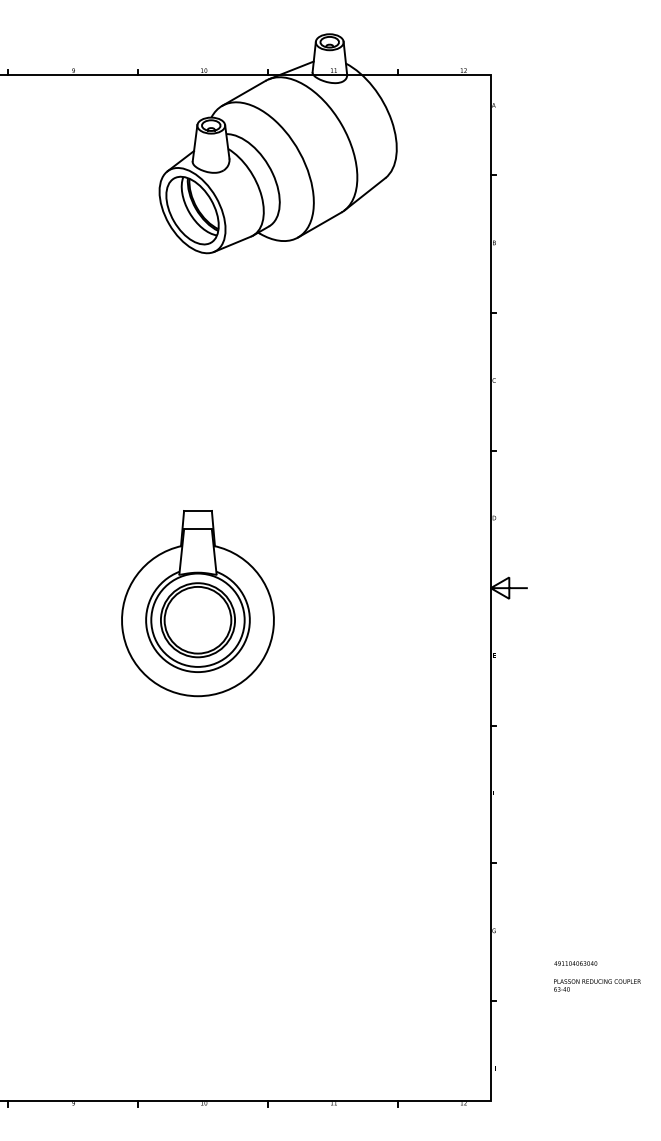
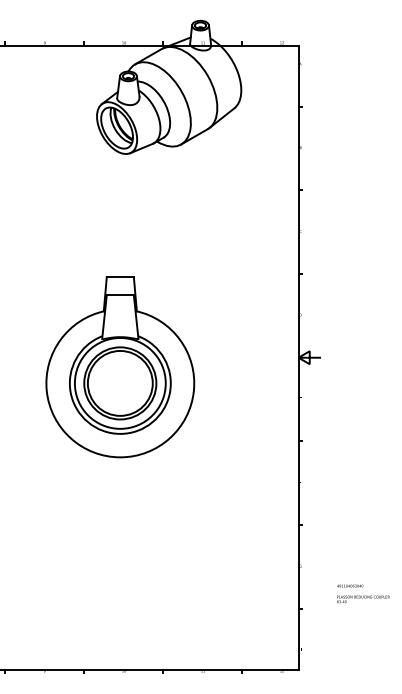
part: (198, 602) -> (120, 366), size x1.6

